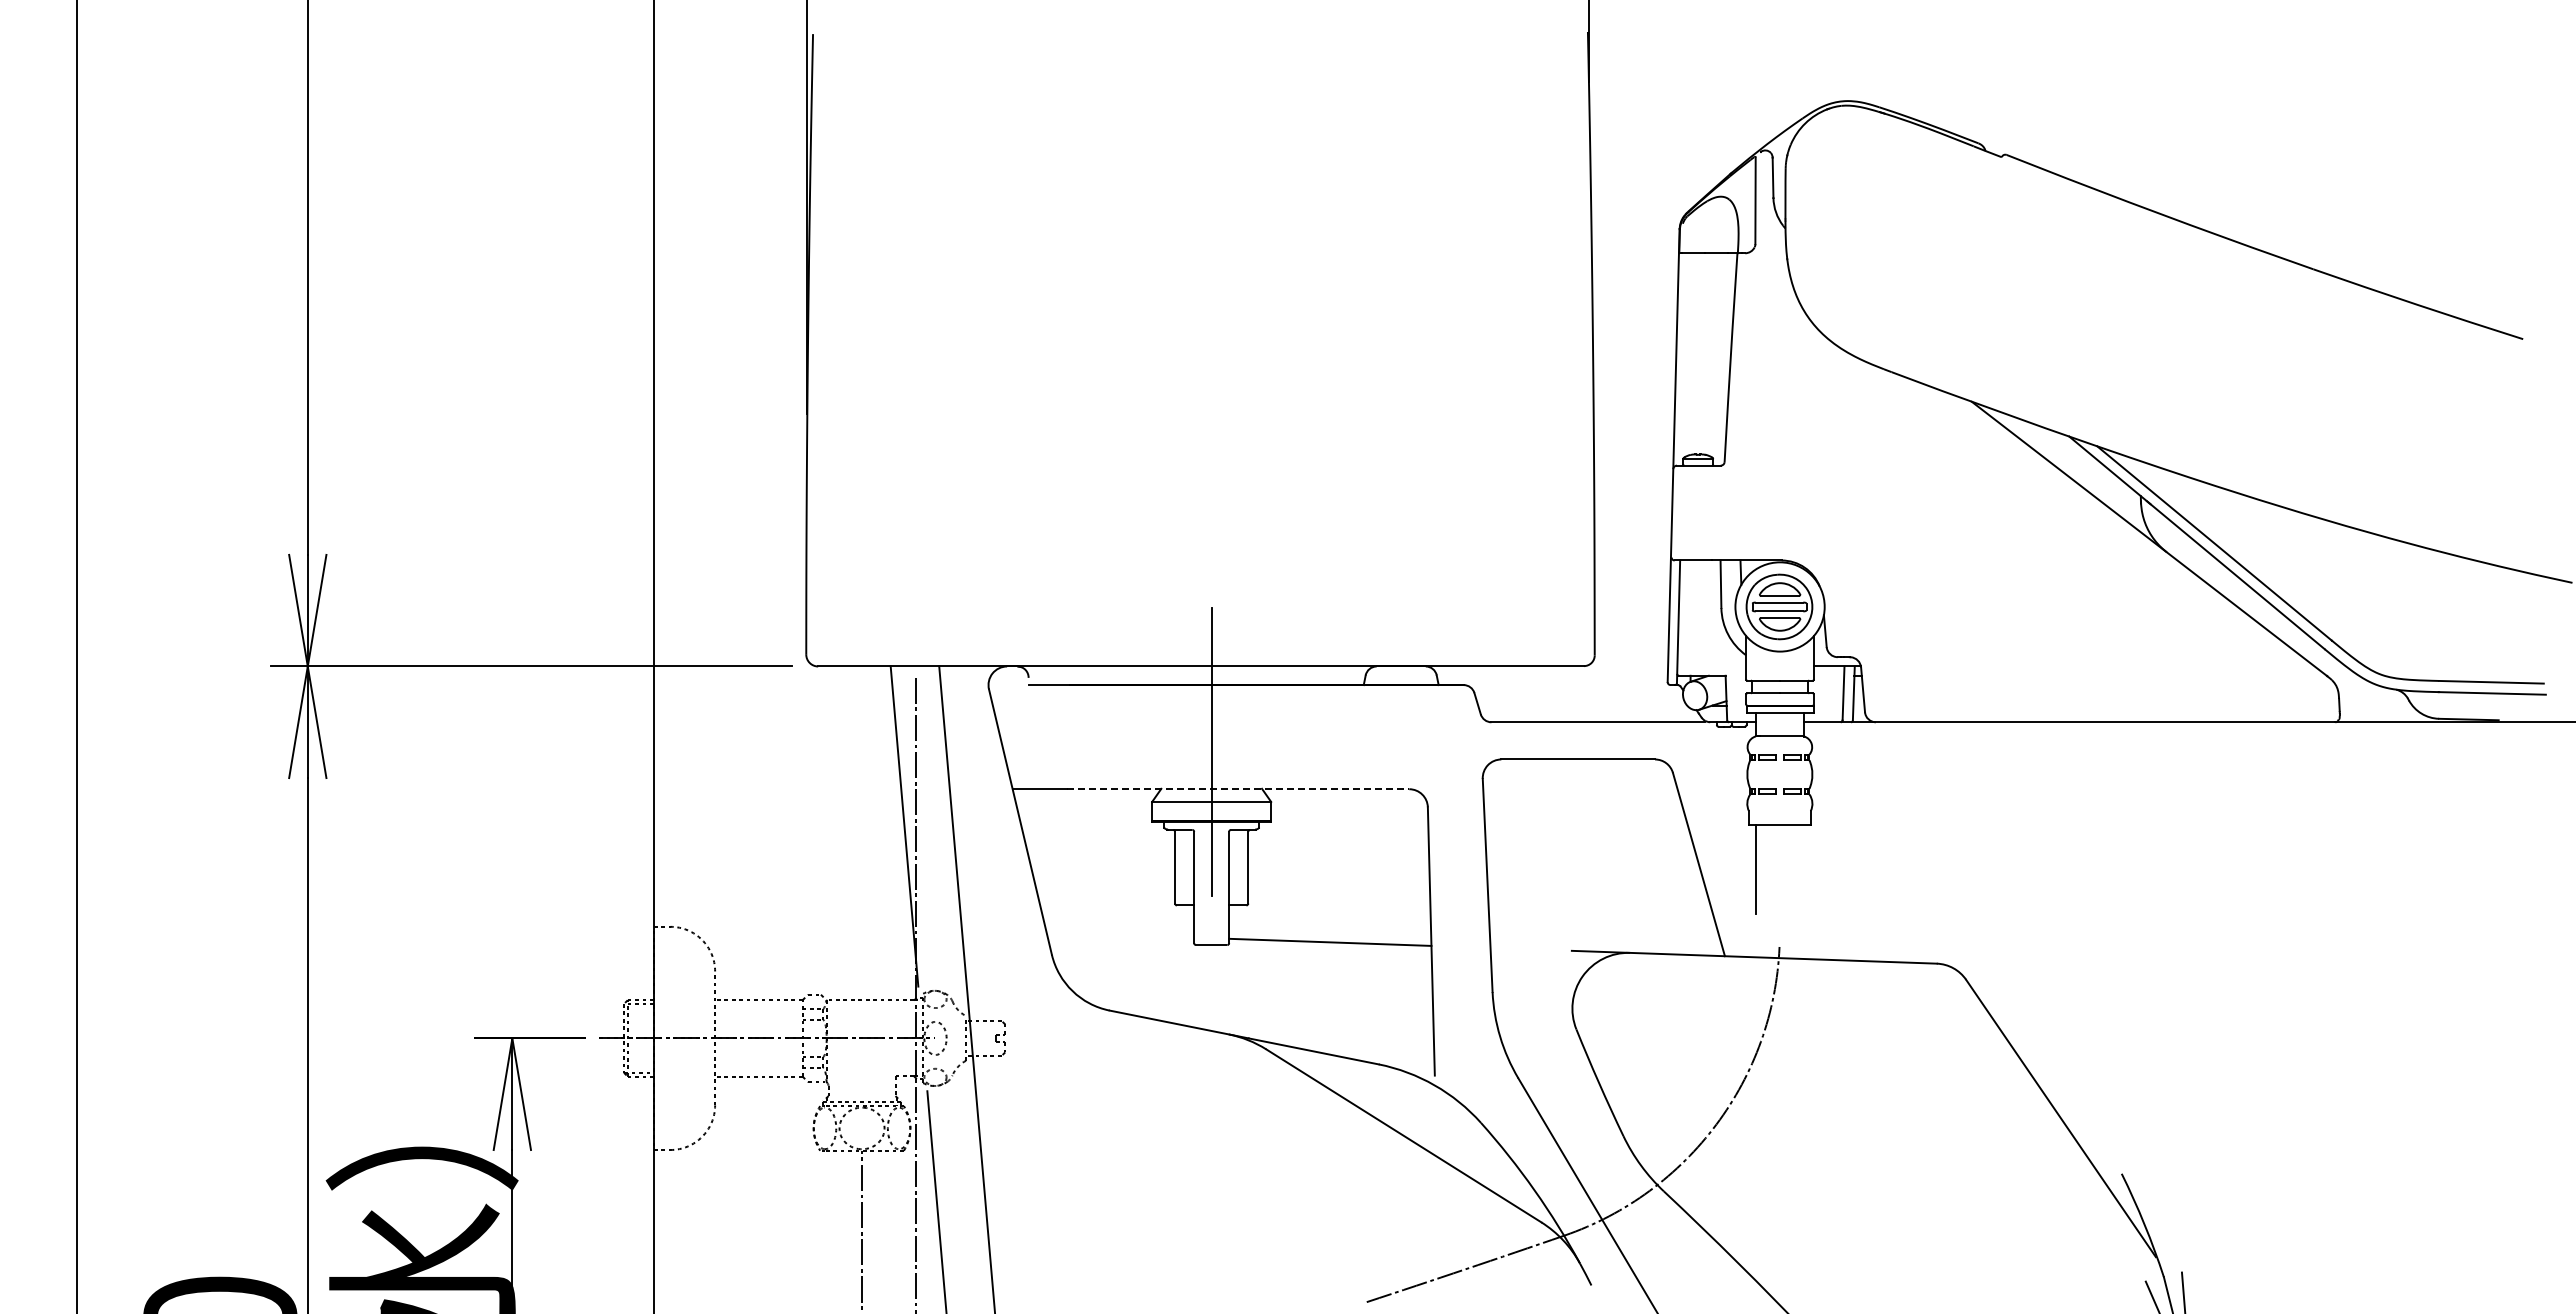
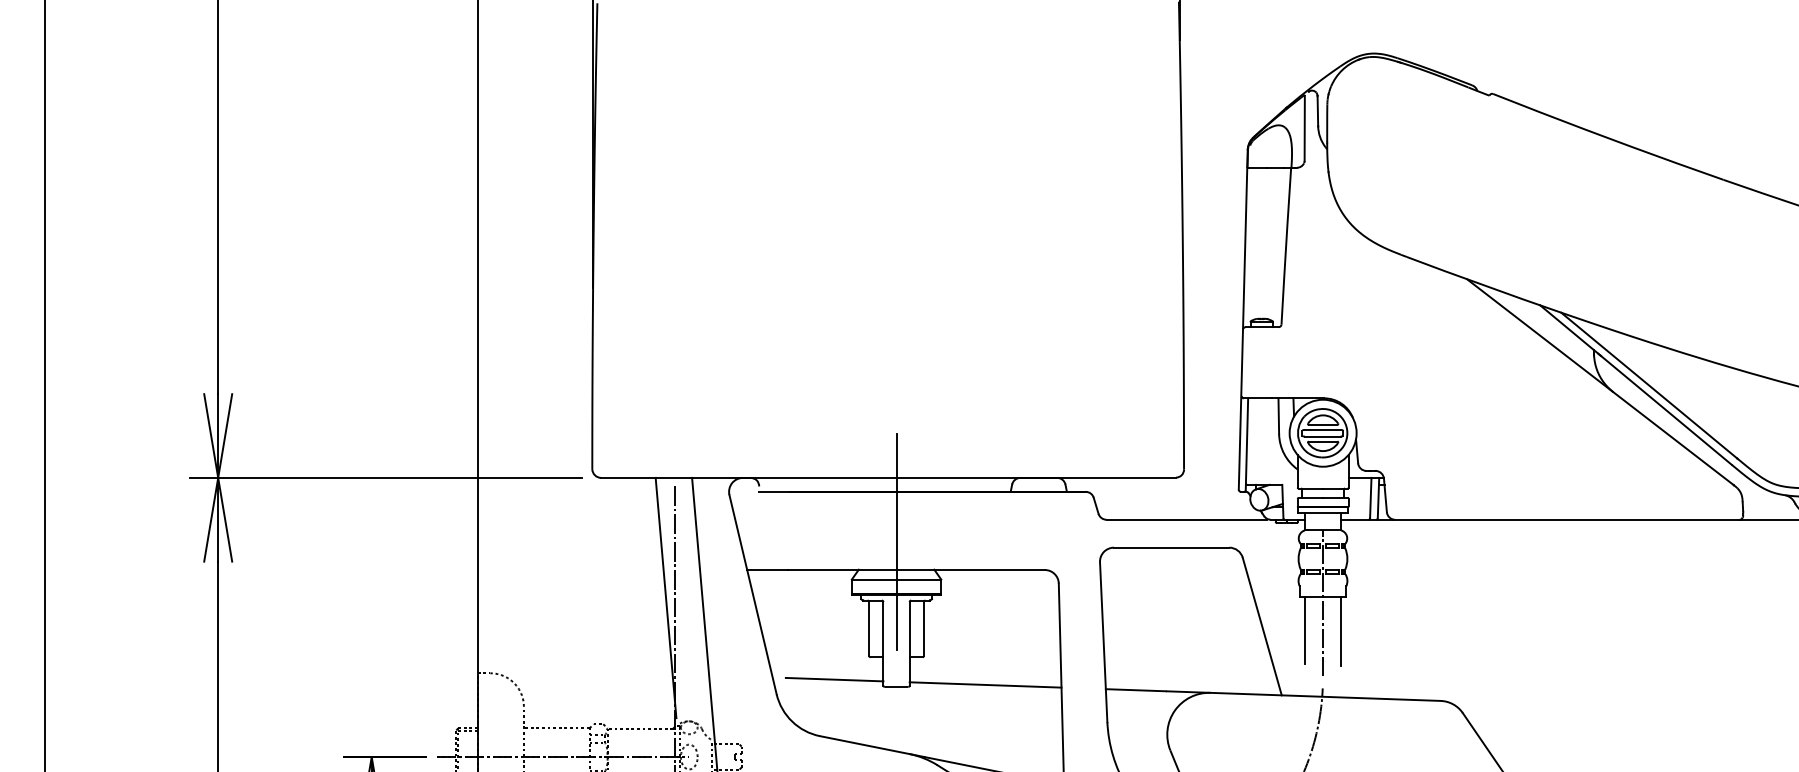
line: (1238, 789) -> (916, 570), dashed -> solid
line: (1779, 833) -> (1322, 603), added
line: (1804, 870) -> (1341, 631), added
line: (1129, 935) -> (834, 679), added
line: (1530, 949) -> (1135, 690), added

